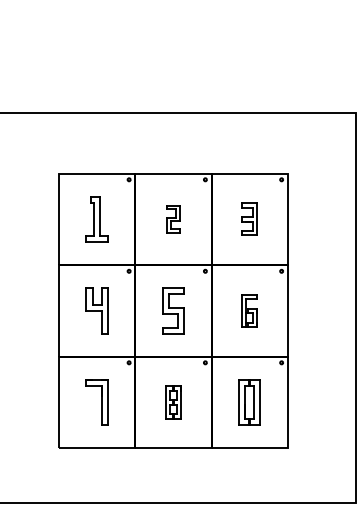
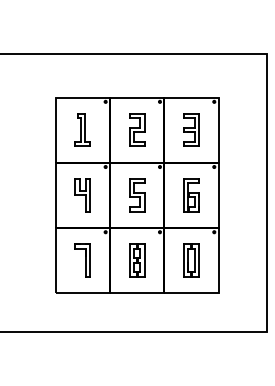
part: (173, 218) -> (137, 129), size x1.67
part: (249, 218) -> (191, 129), size x1.43
part: (249, 311) -> (191, 195), size x1.43
part: (173, 402) -> (137, 260), size x1.43

